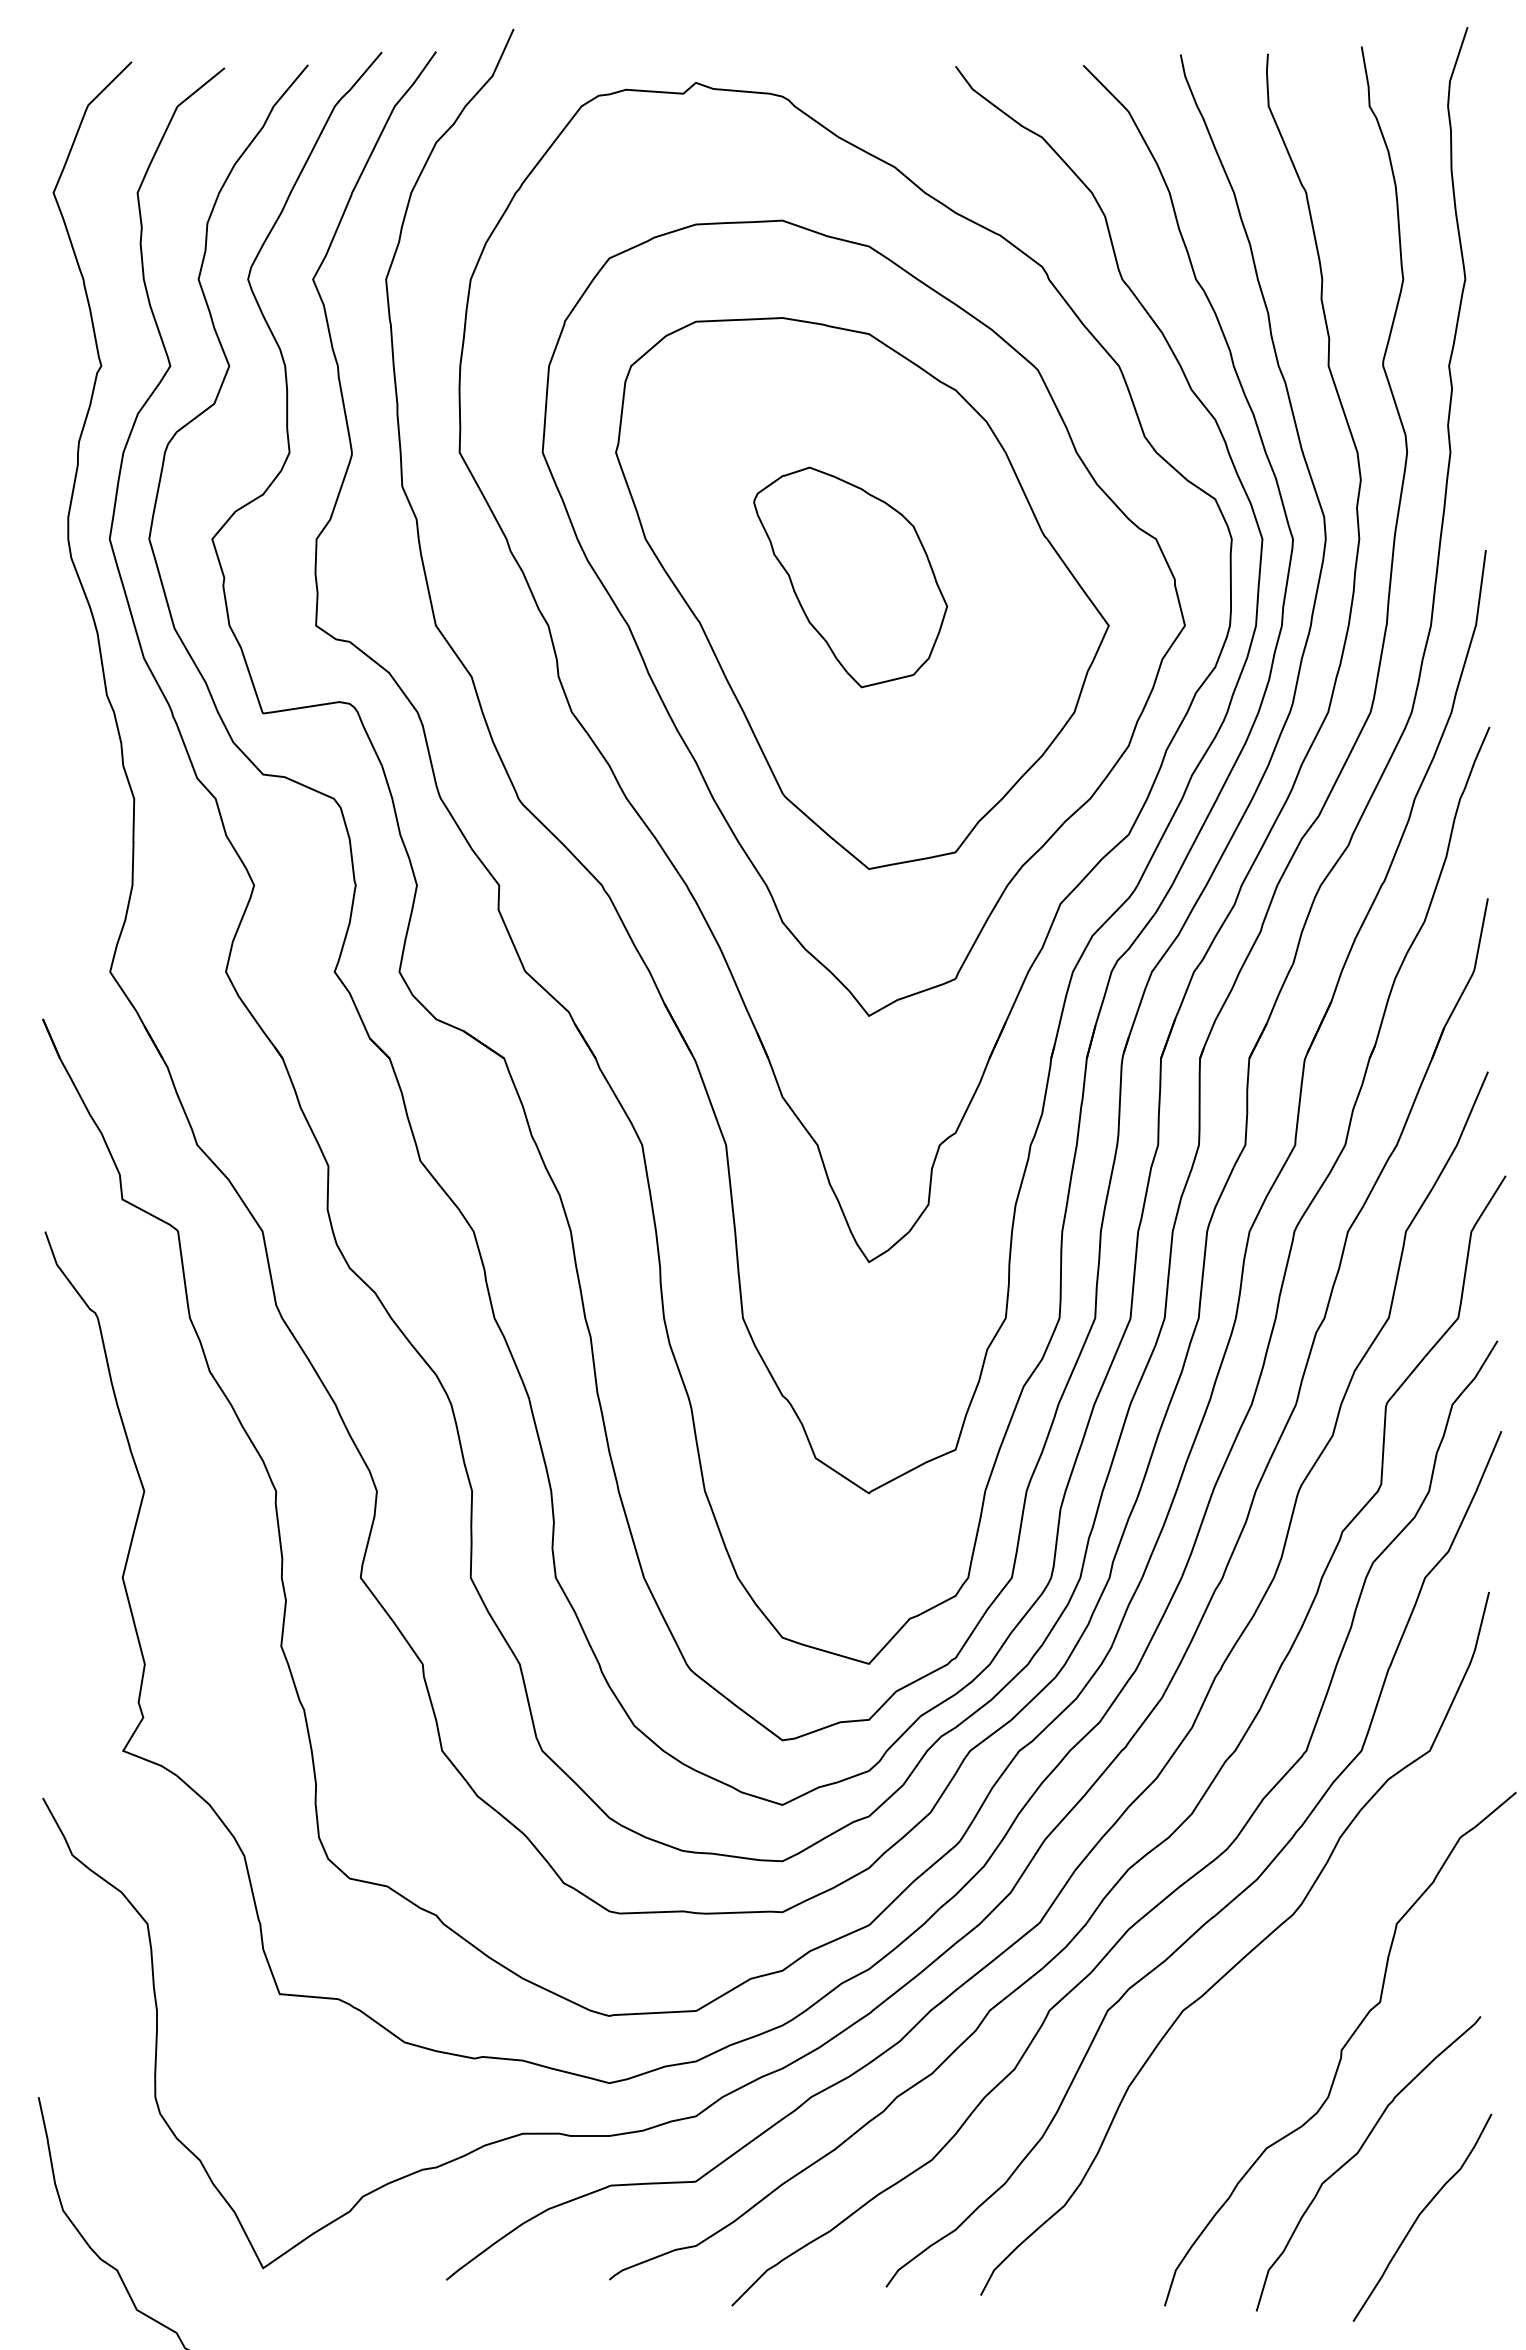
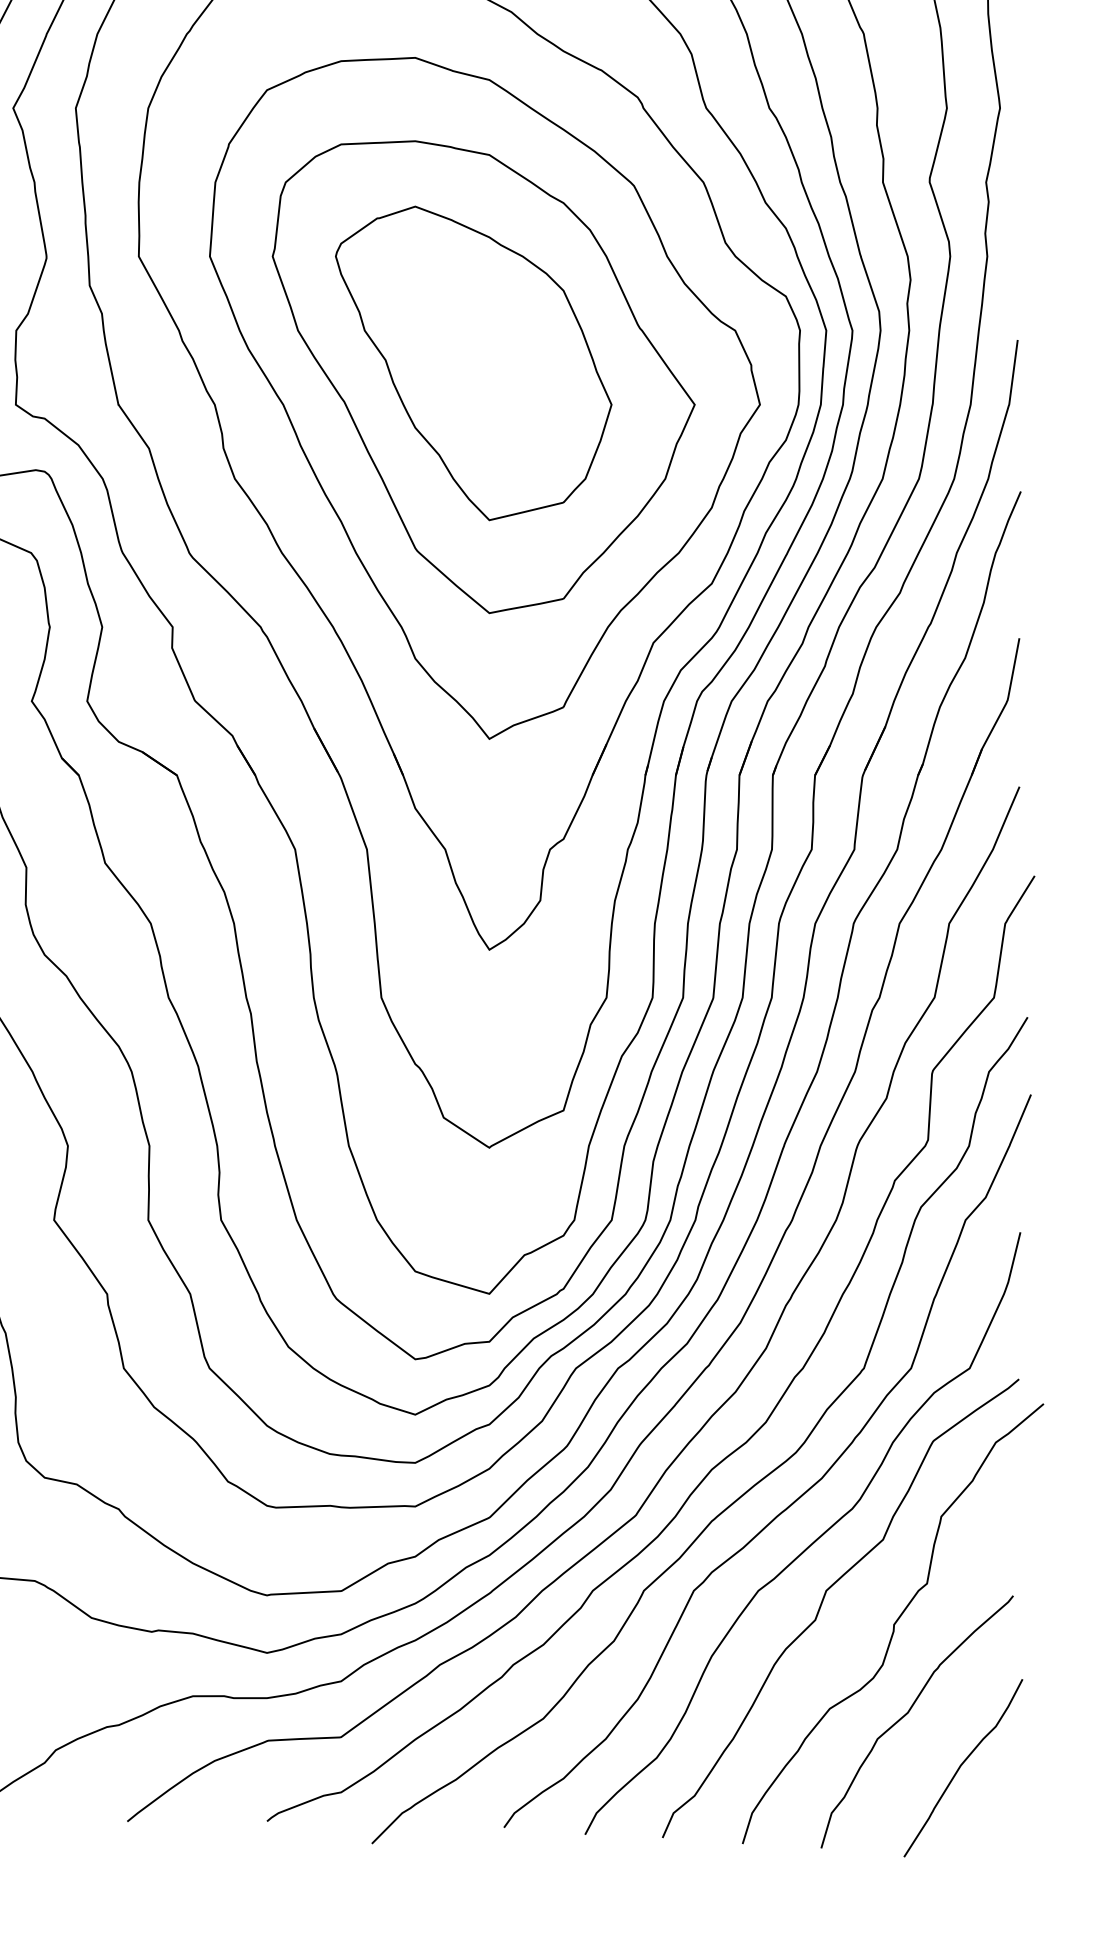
part: (850, 577) -> (473, 363), size x1.67
curve: (1258, 2024) -> (822, 1602), added

